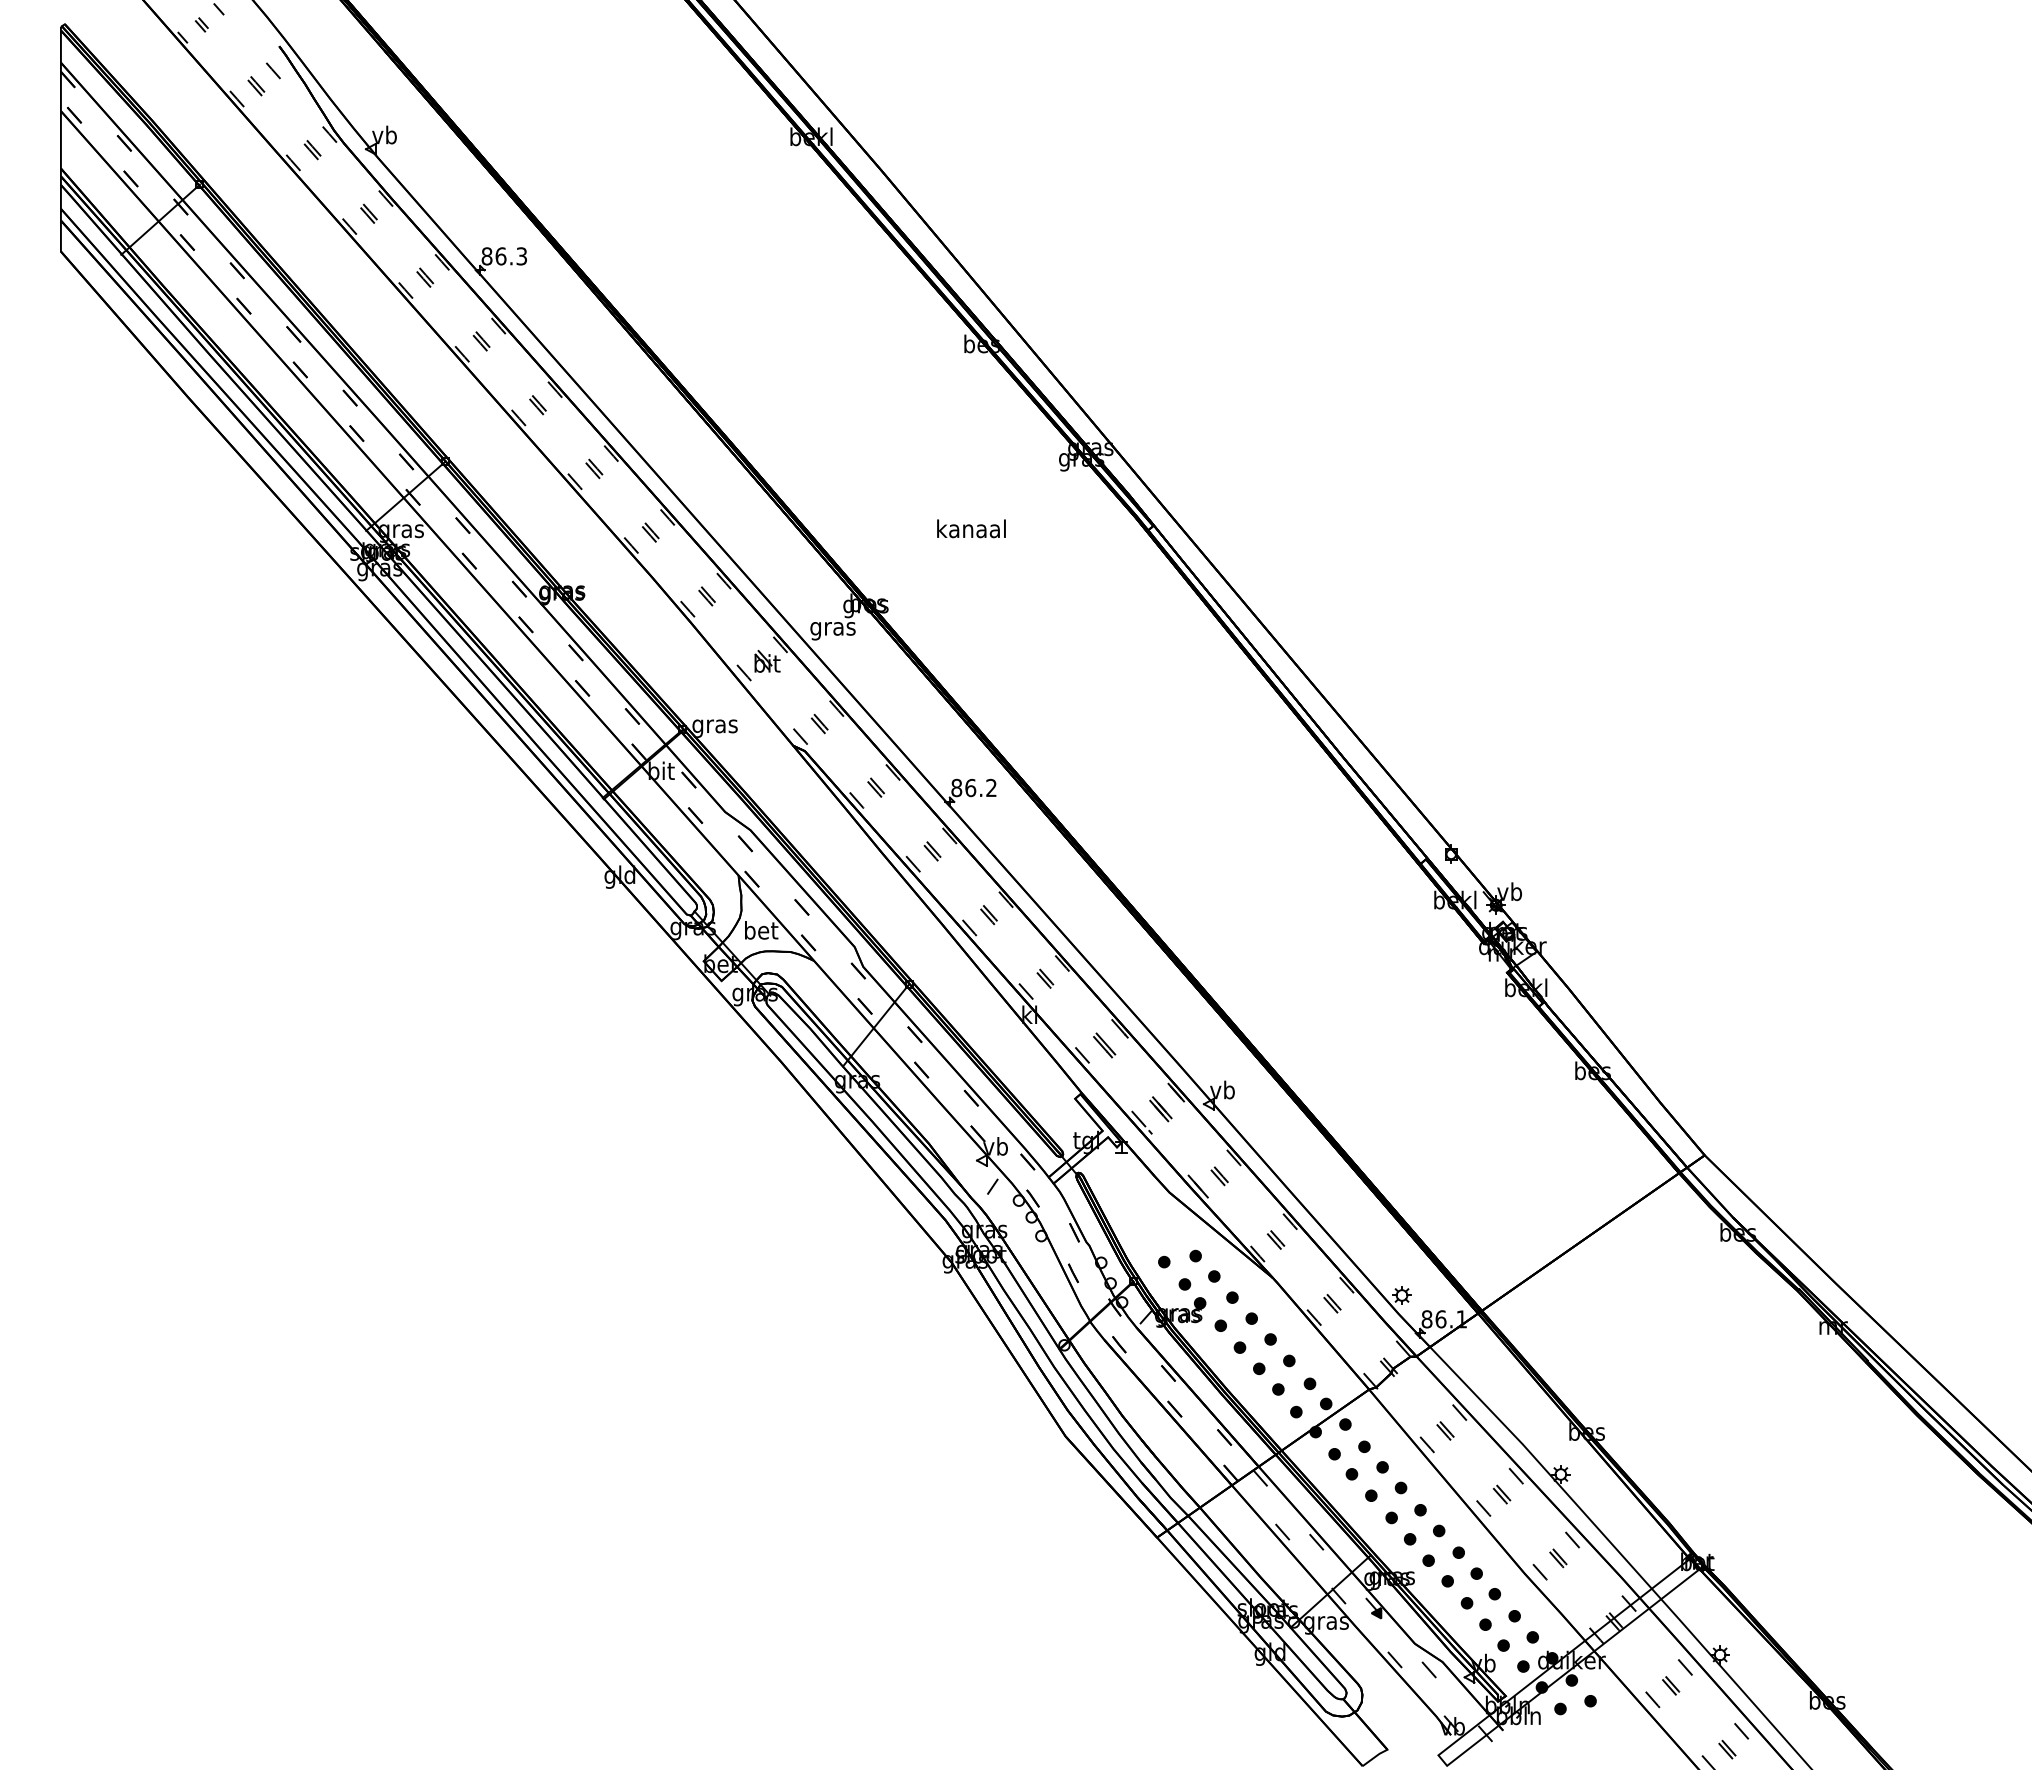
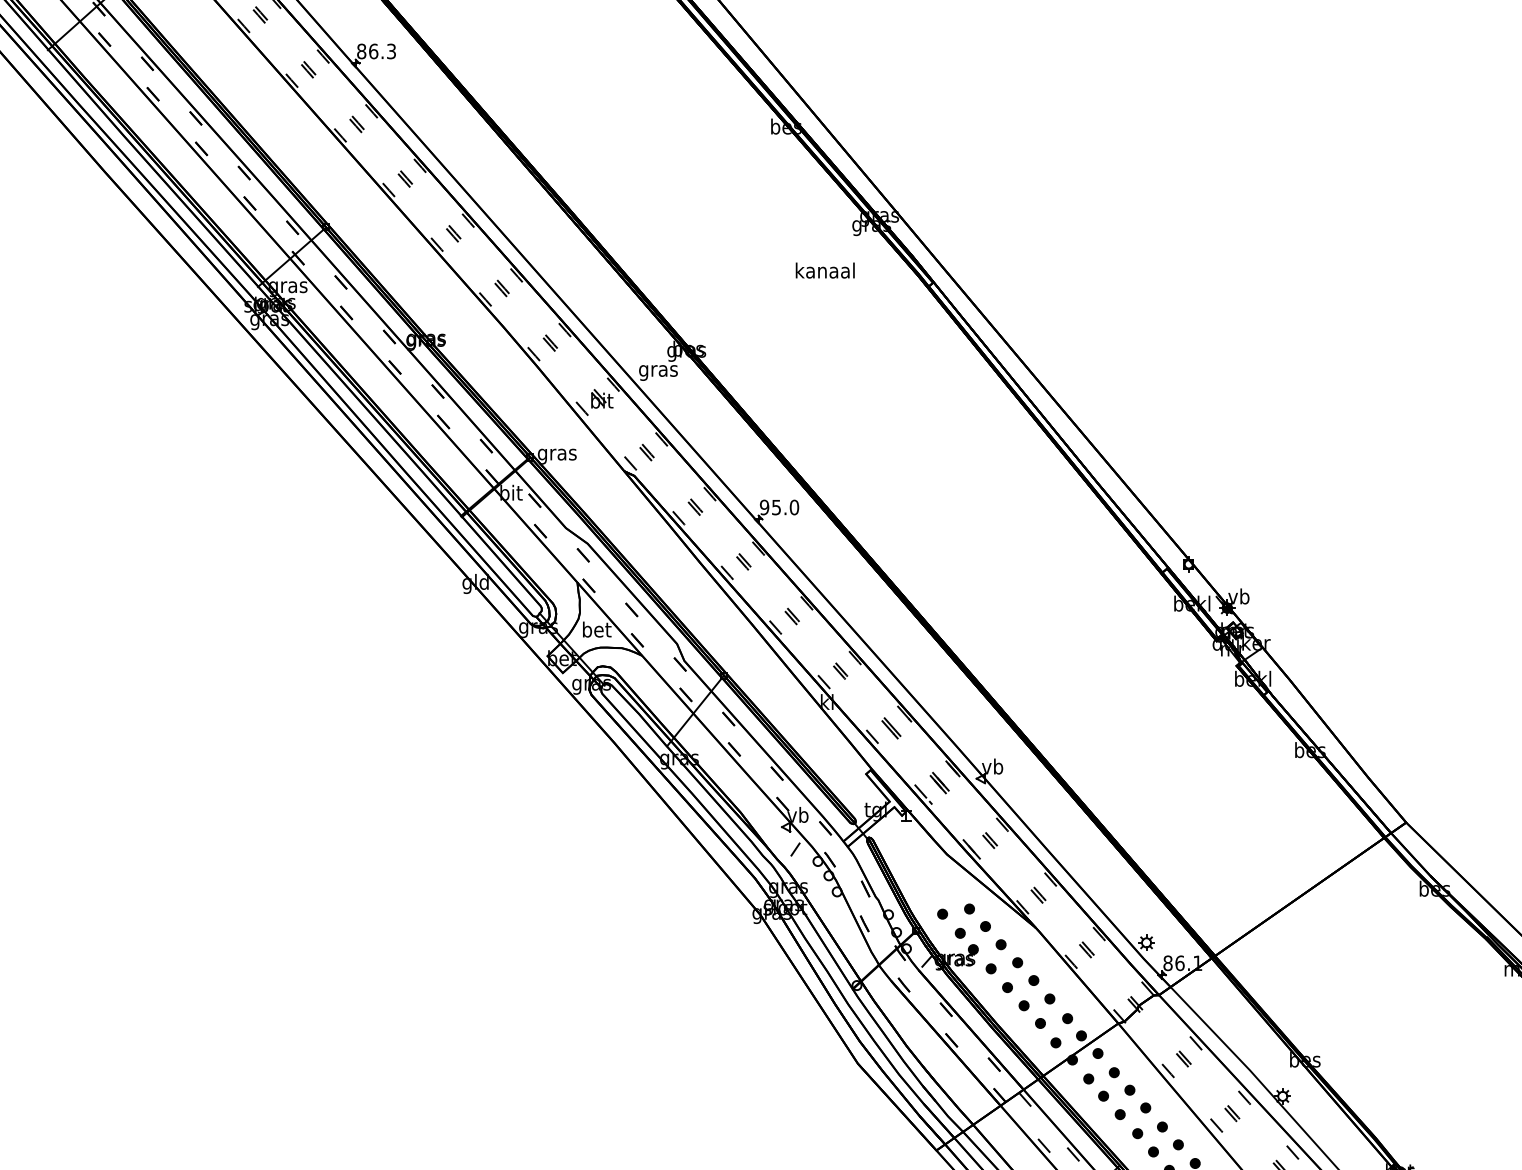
text: (971, 528) -> (825, 270), moved
text: (974, 787) -> (779, 507), 86.2 -> 95.0

